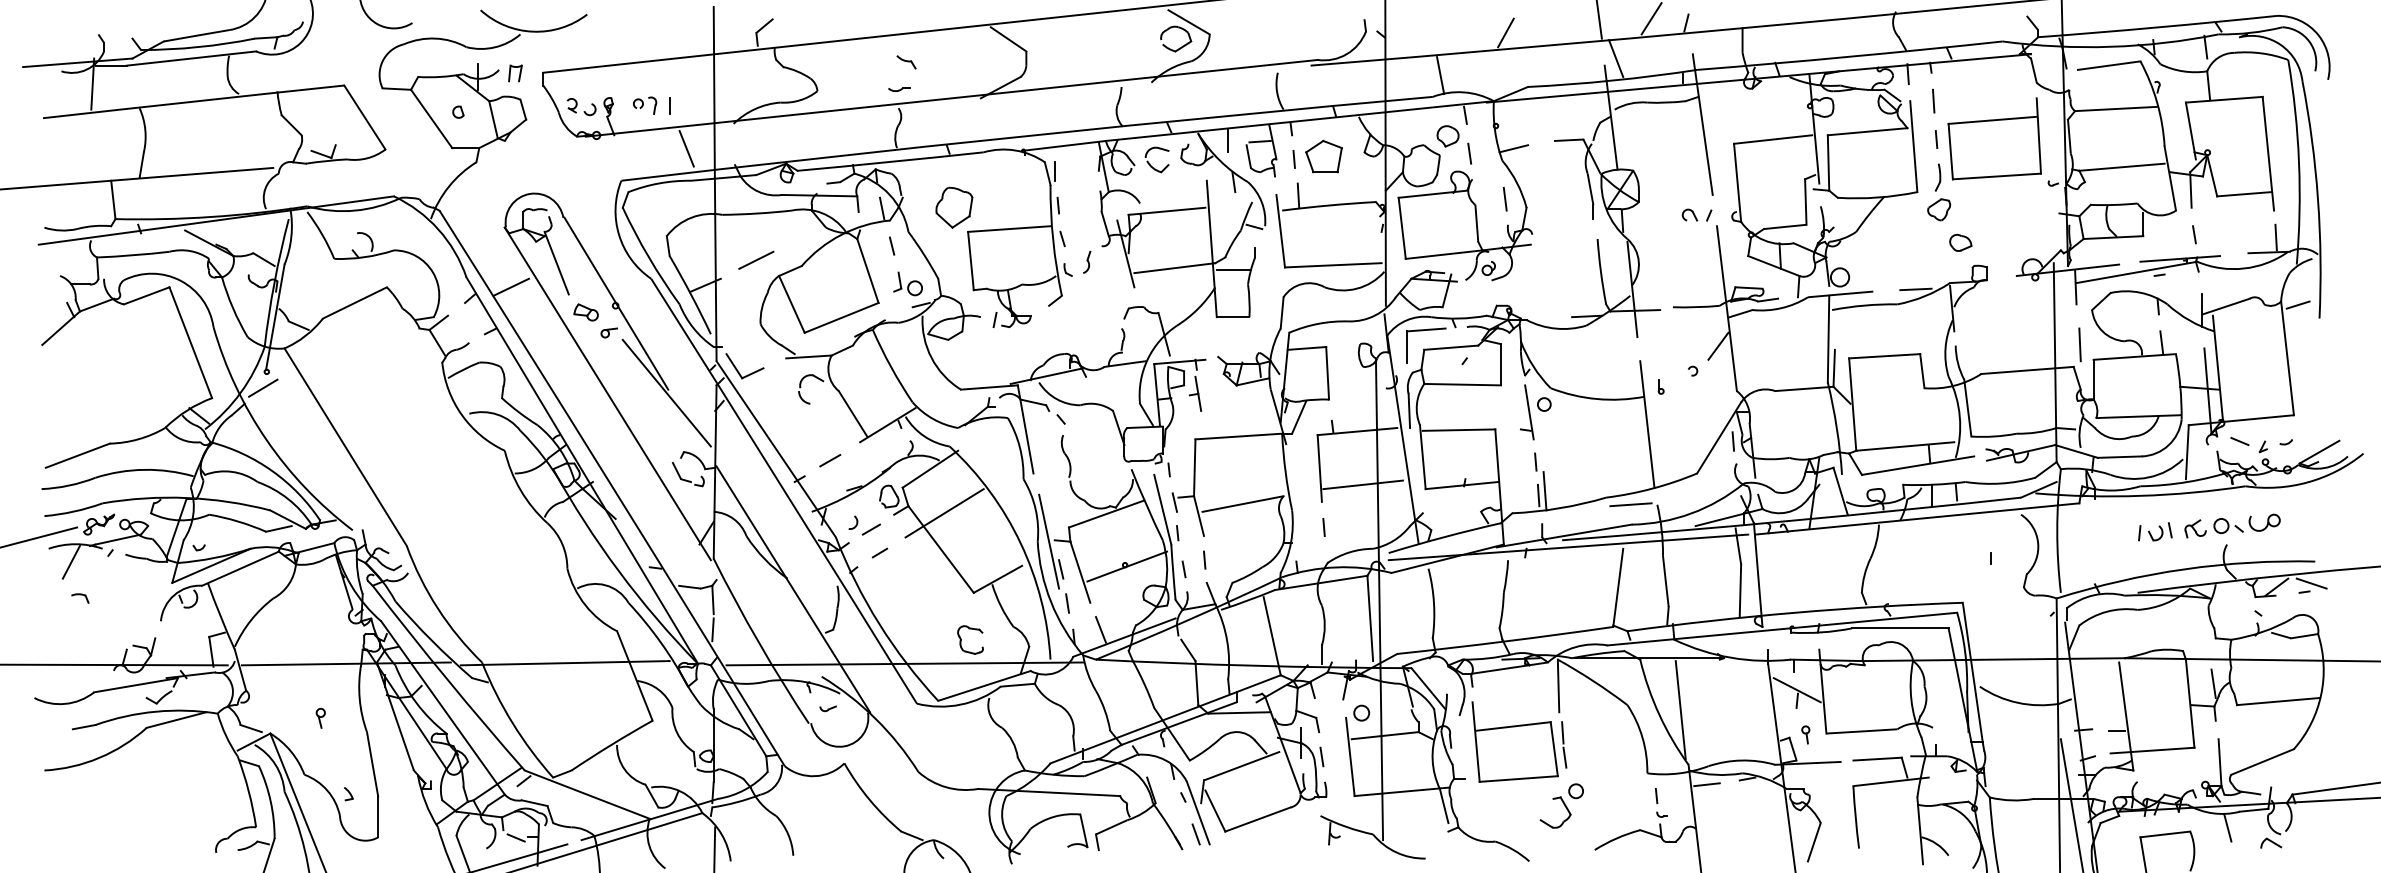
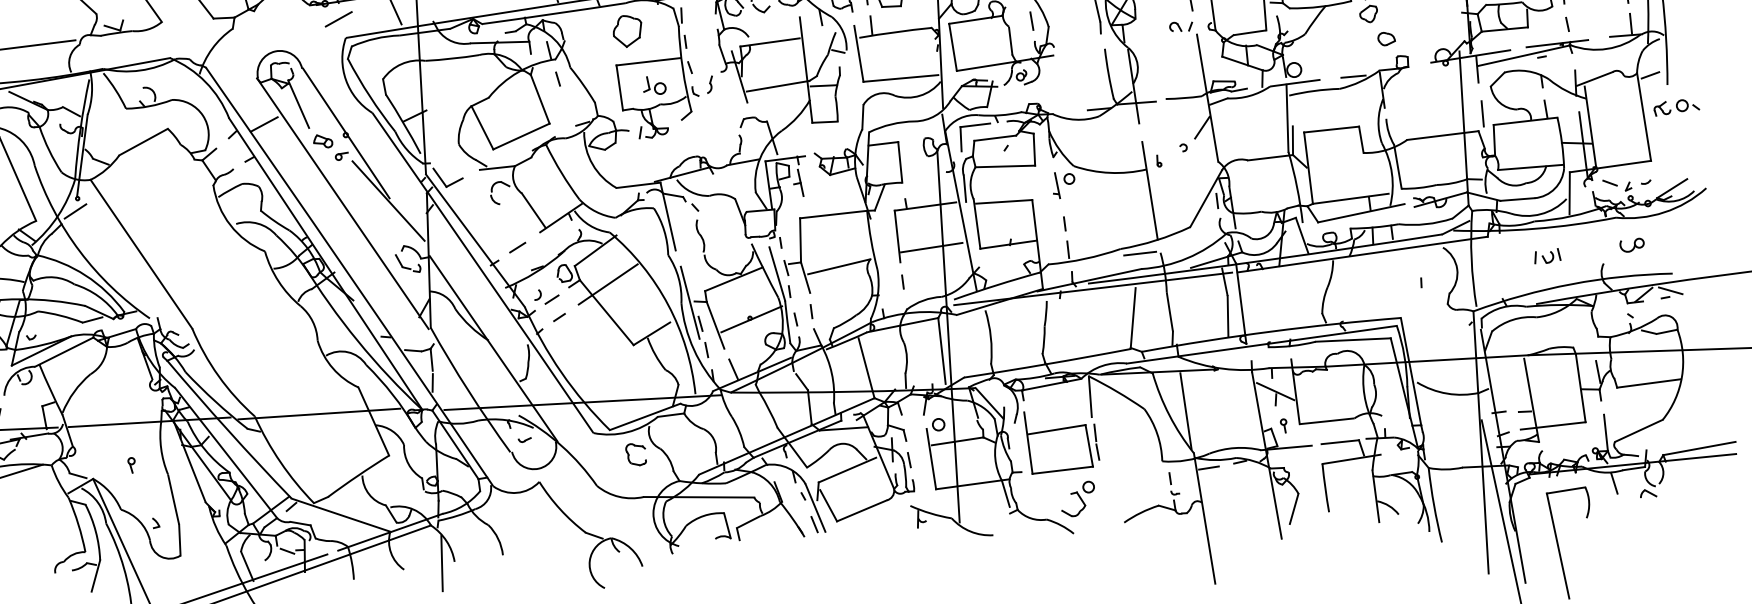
part: (954, 207) -> (627, 31), moved
line: (756, 259) -> (338, 18), moved
part: (907, 283) -> (654, 85), moved
part: (1527, 412) -> (1056, 185), size x0.6
line: (1544, 491) -> (1072, 246), removed
part: (2213, 528) -> (1676, 107), moved
part: (961, 639) -> (629, 454), moved
part: (1561, 805) -> (1077, 498), moved

